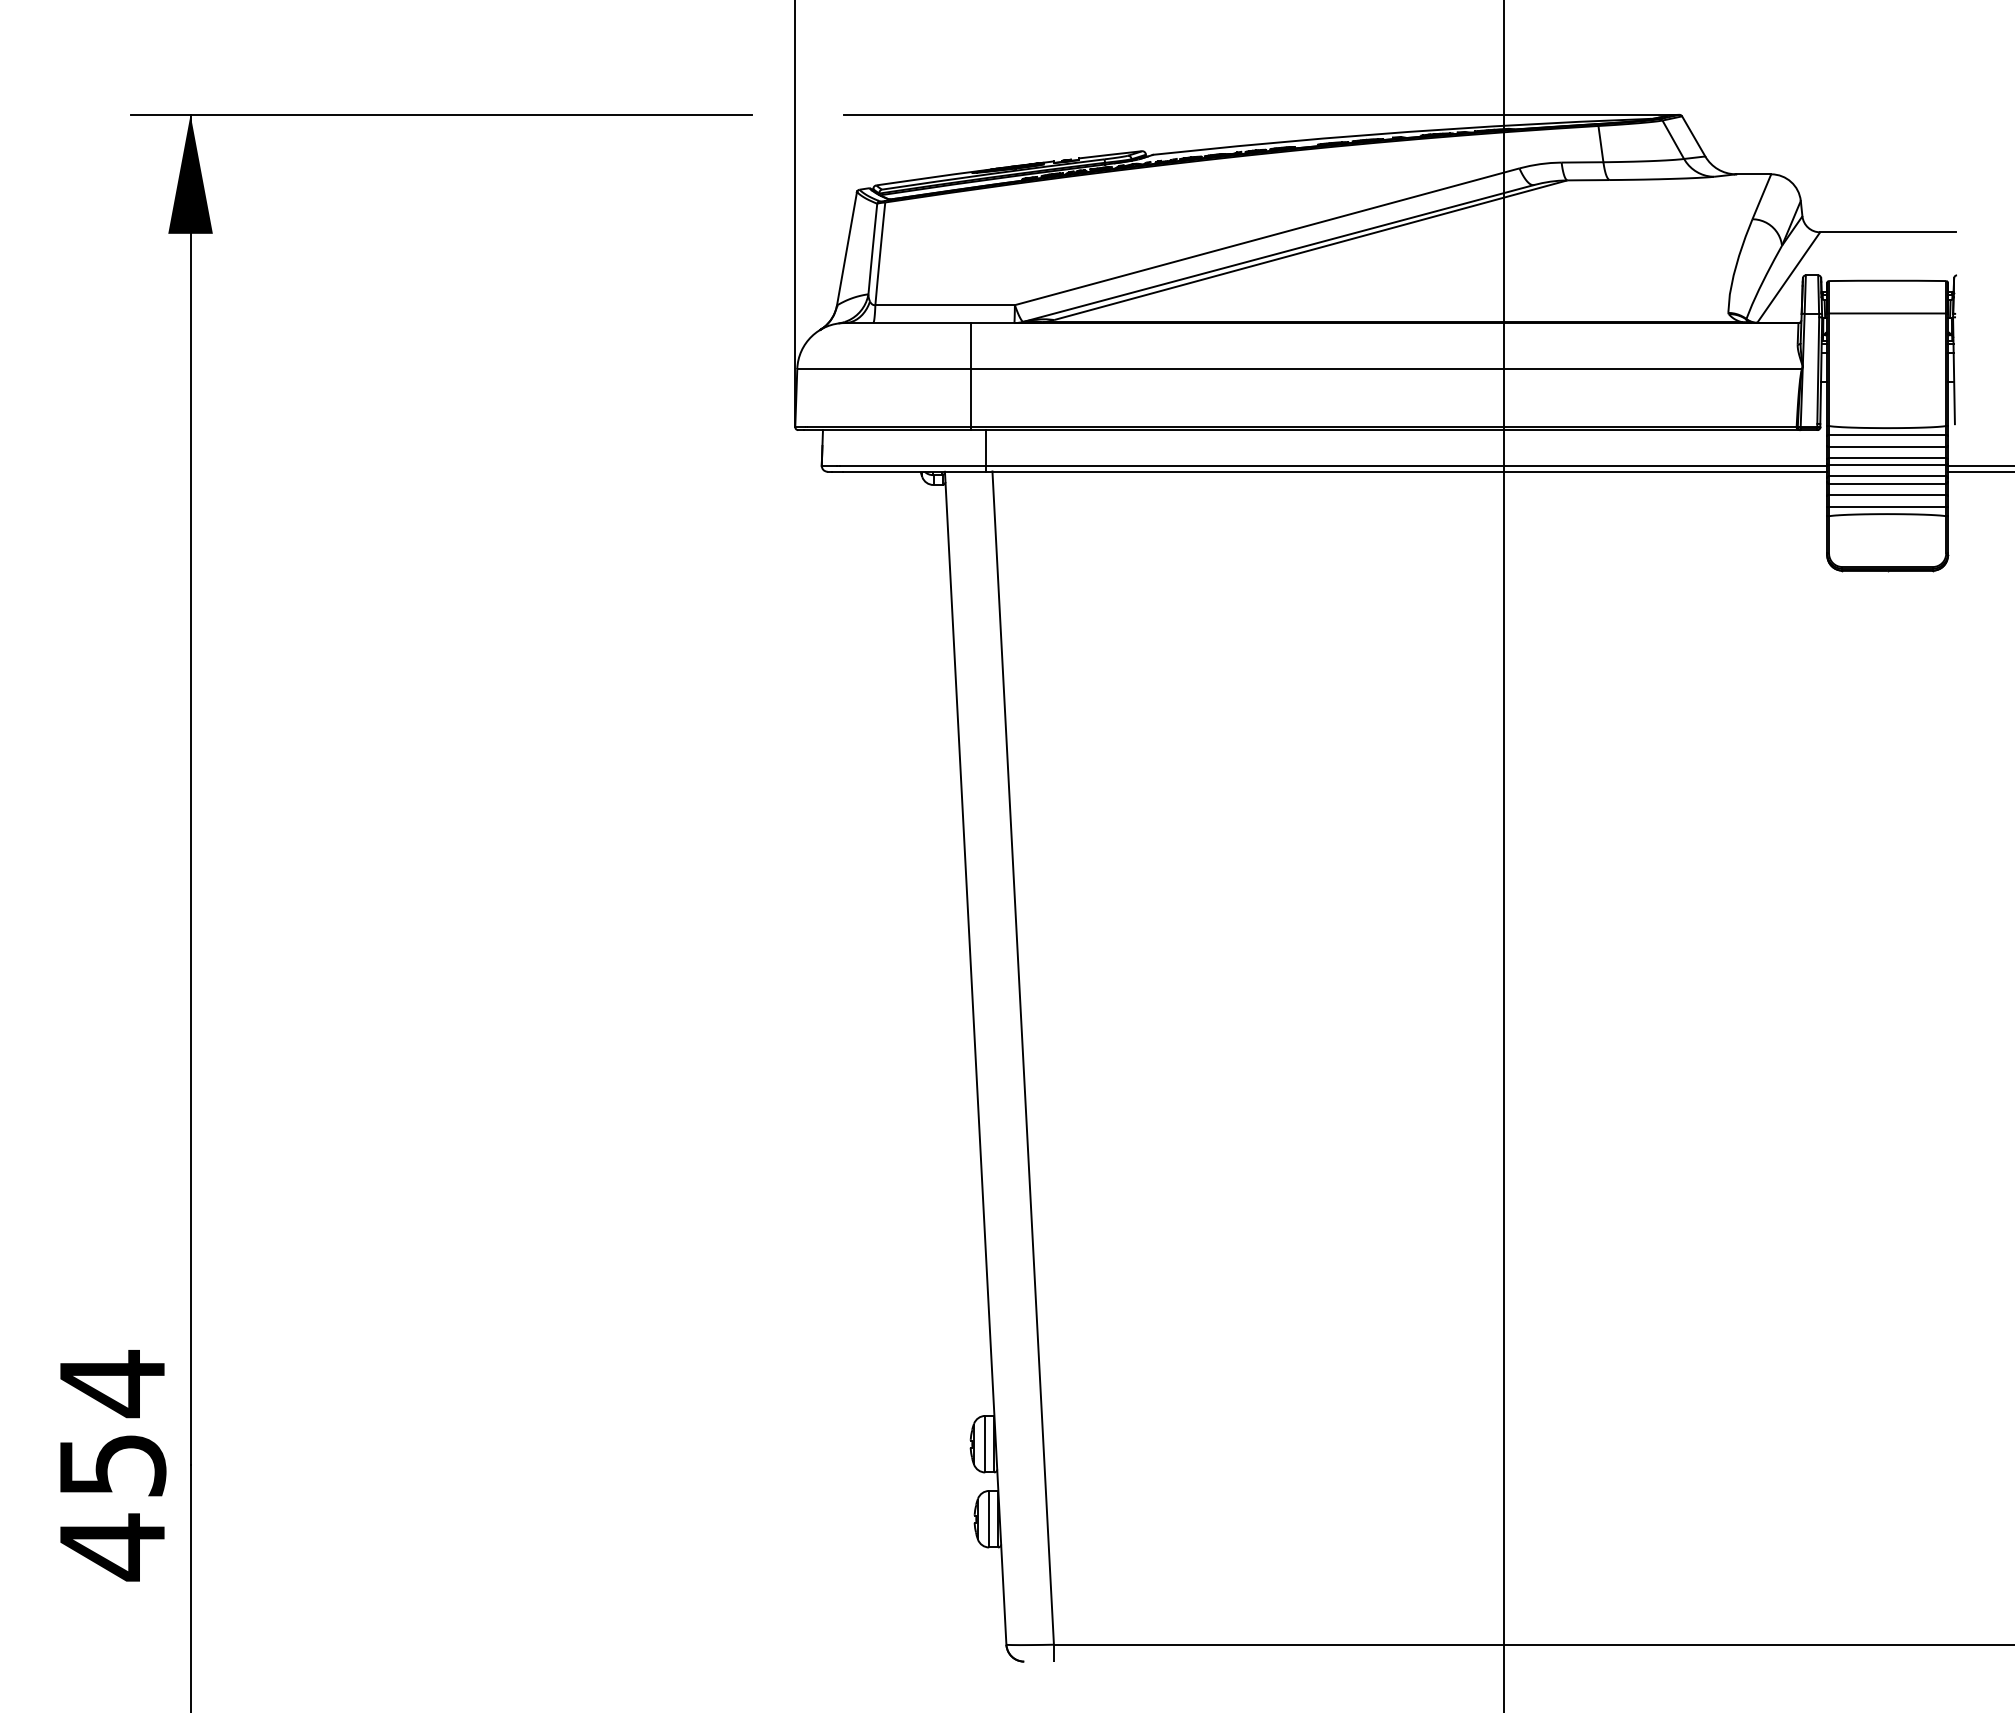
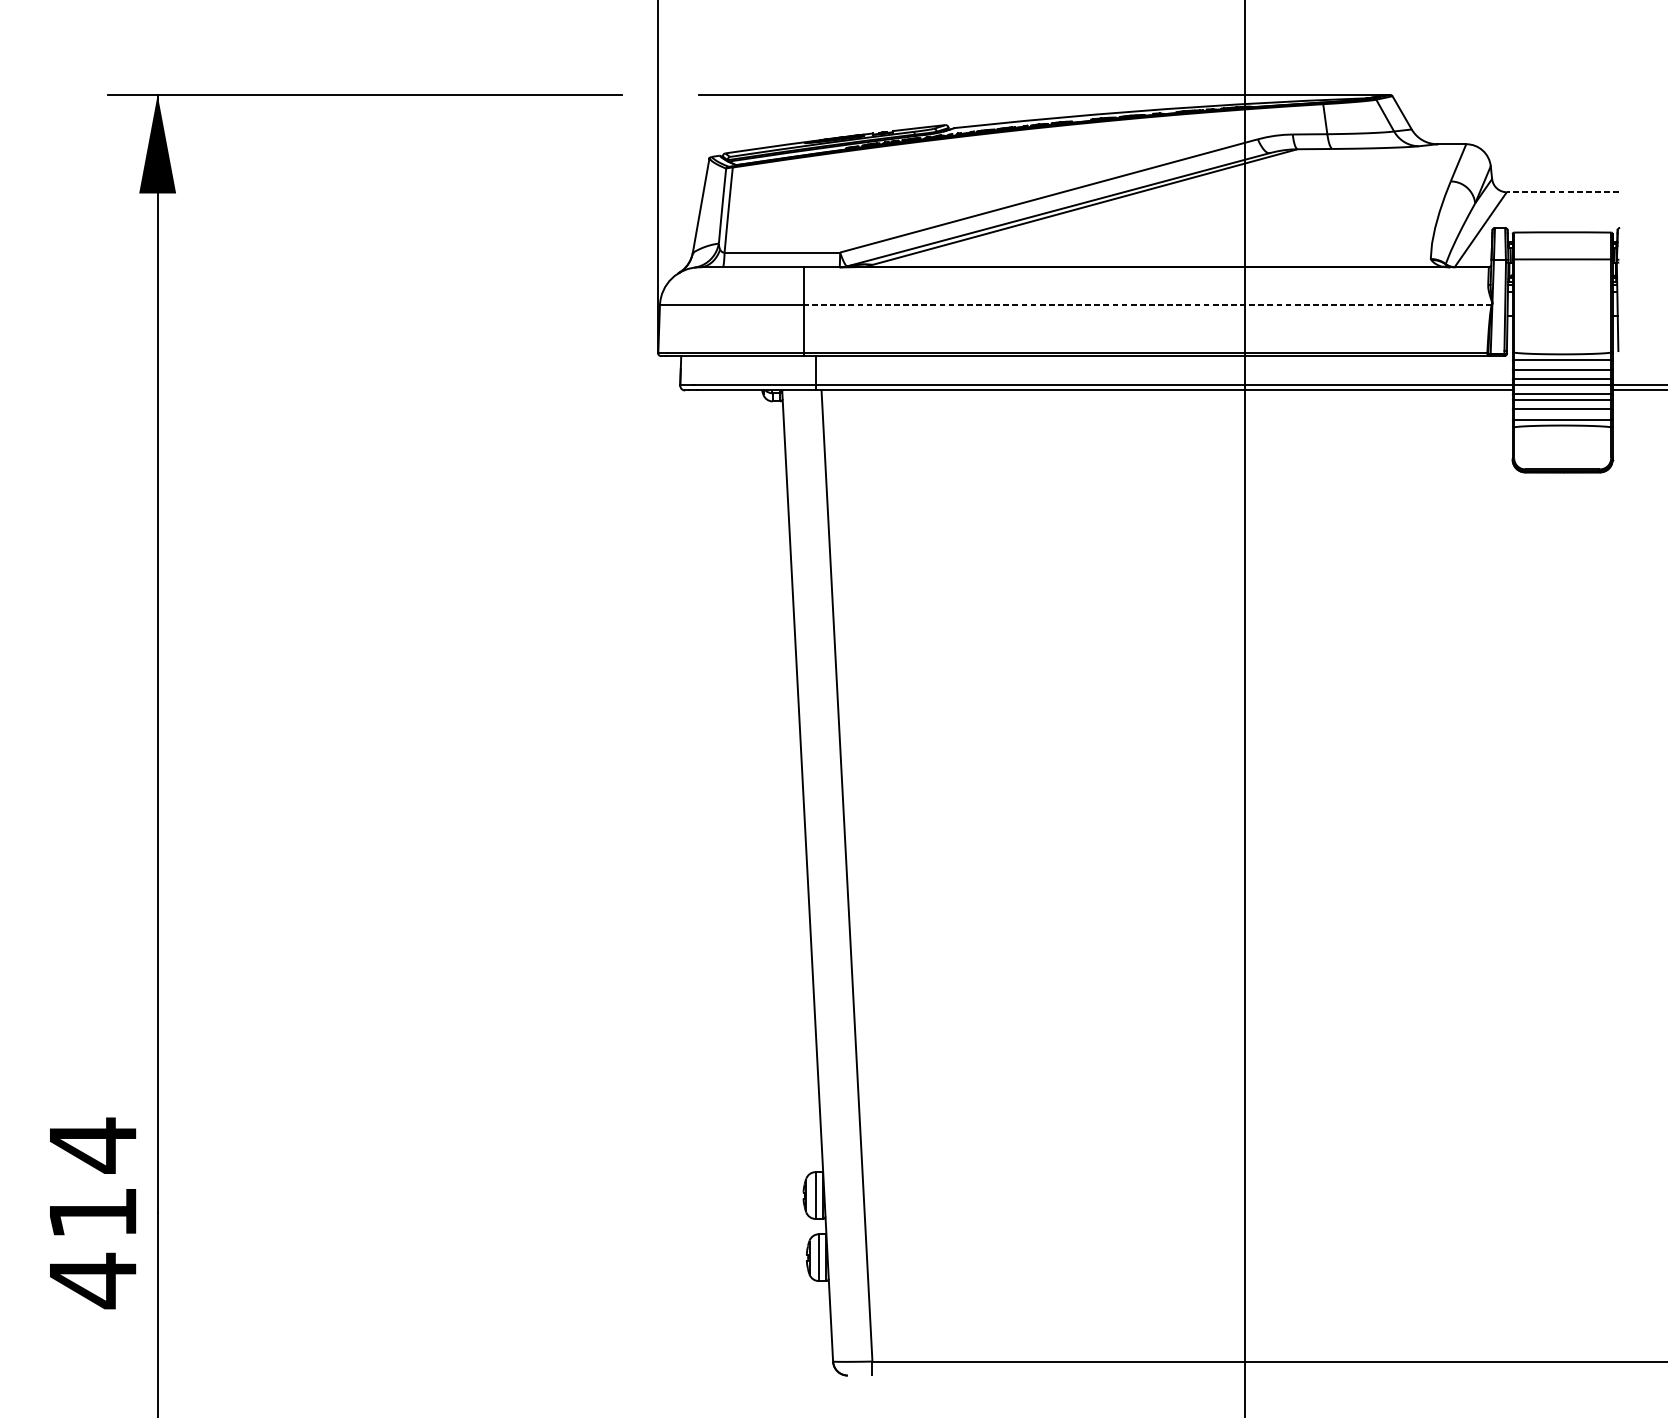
line: (1888, 232) -> (1563, 192), solid -> dashed
line: (1386, 368) -> (1147, 304), solid -> dashed
text: (113, 1465) -> (93, 1213), 454 -> 414

